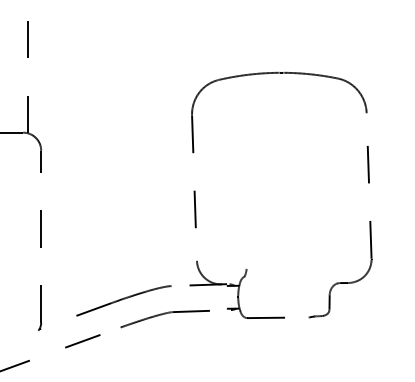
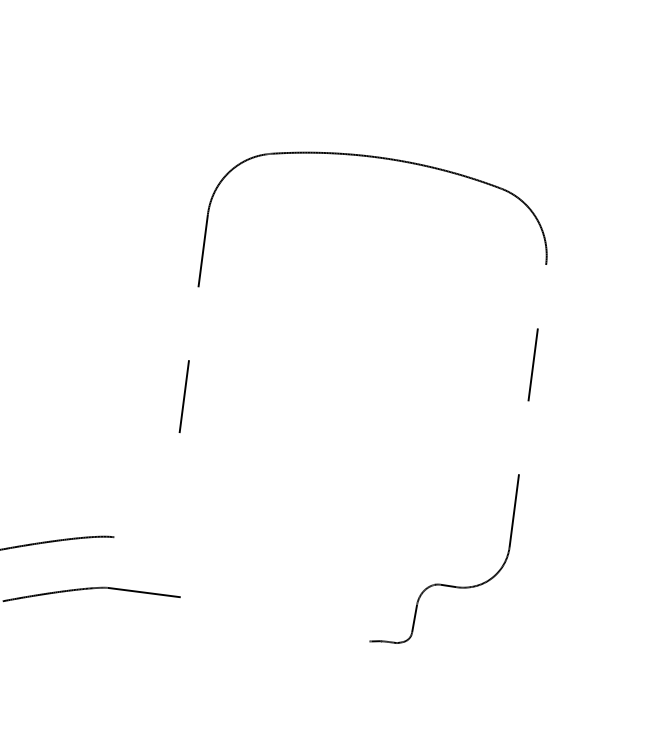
part: (236, 289) -> (238, 564), removed

